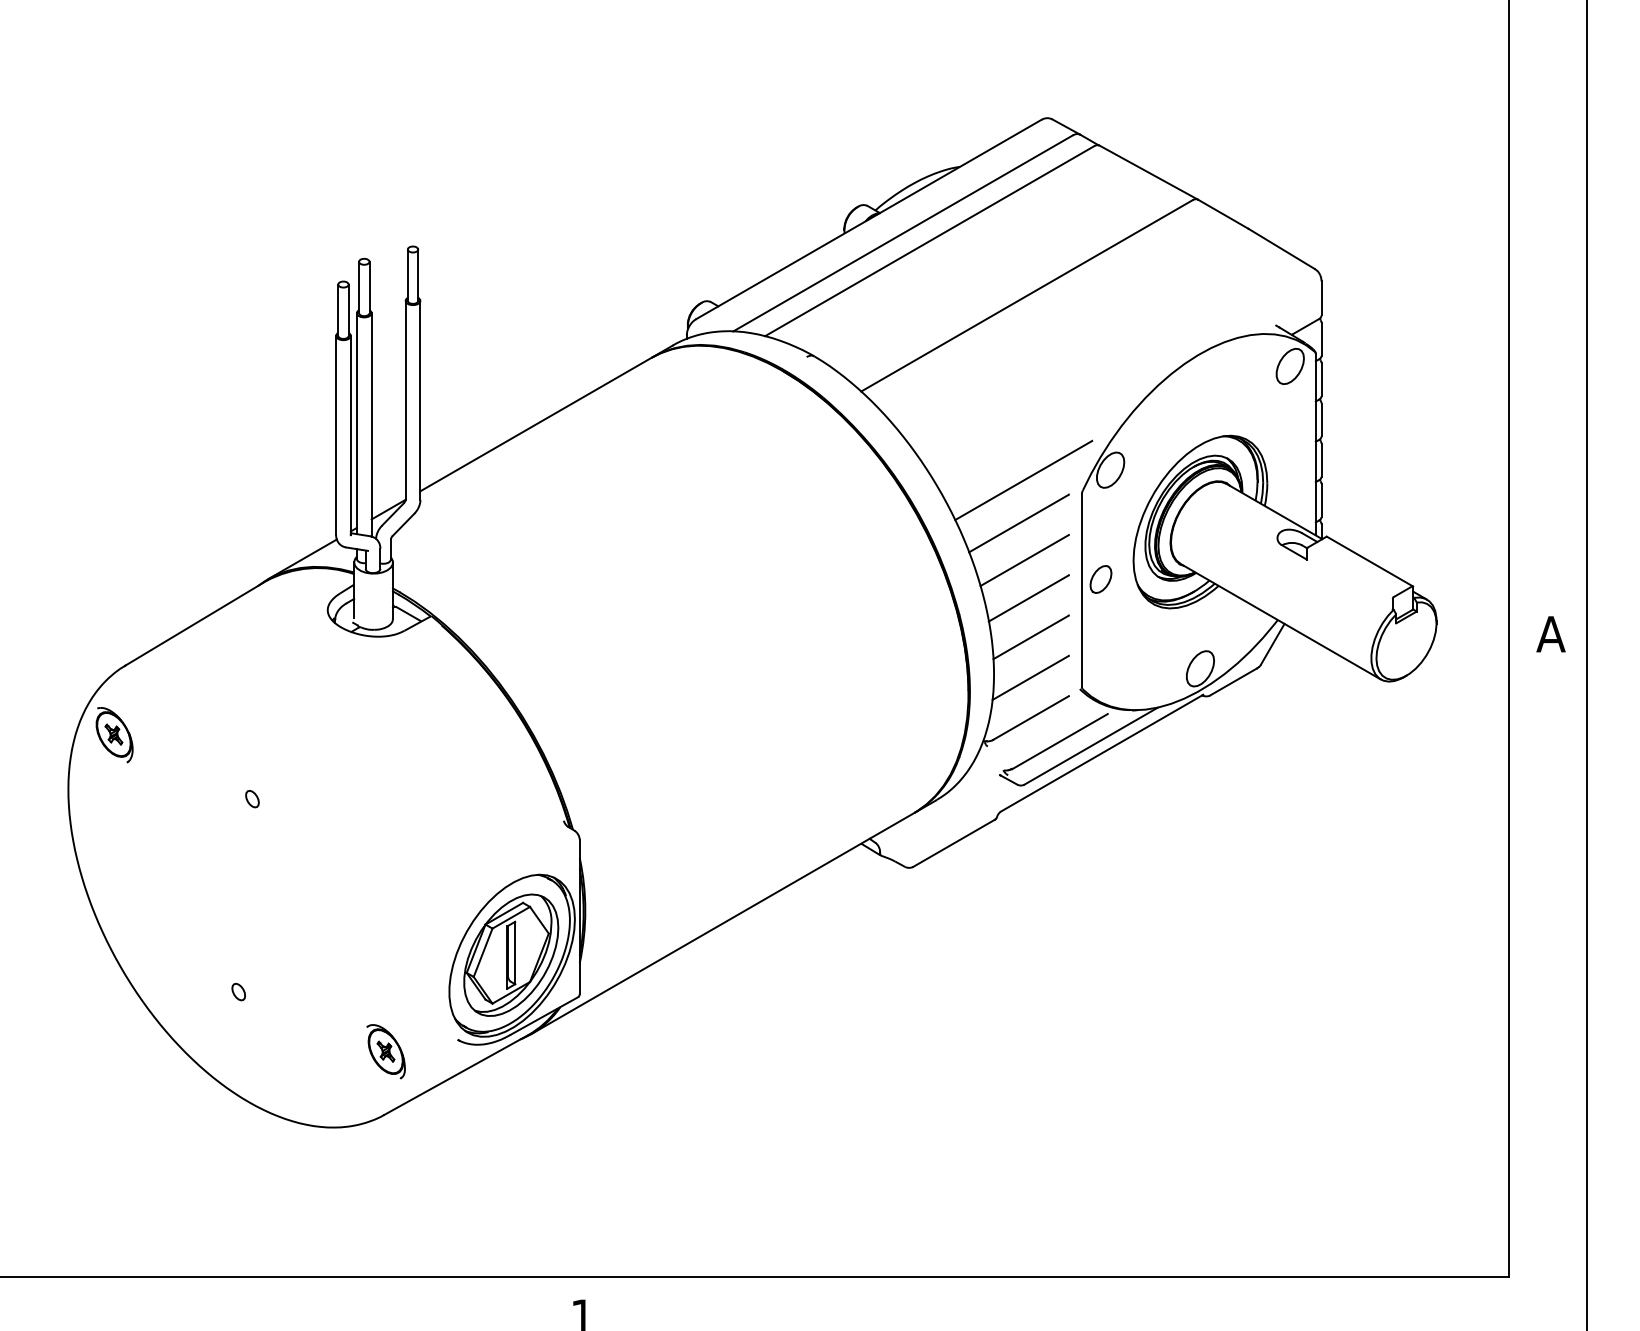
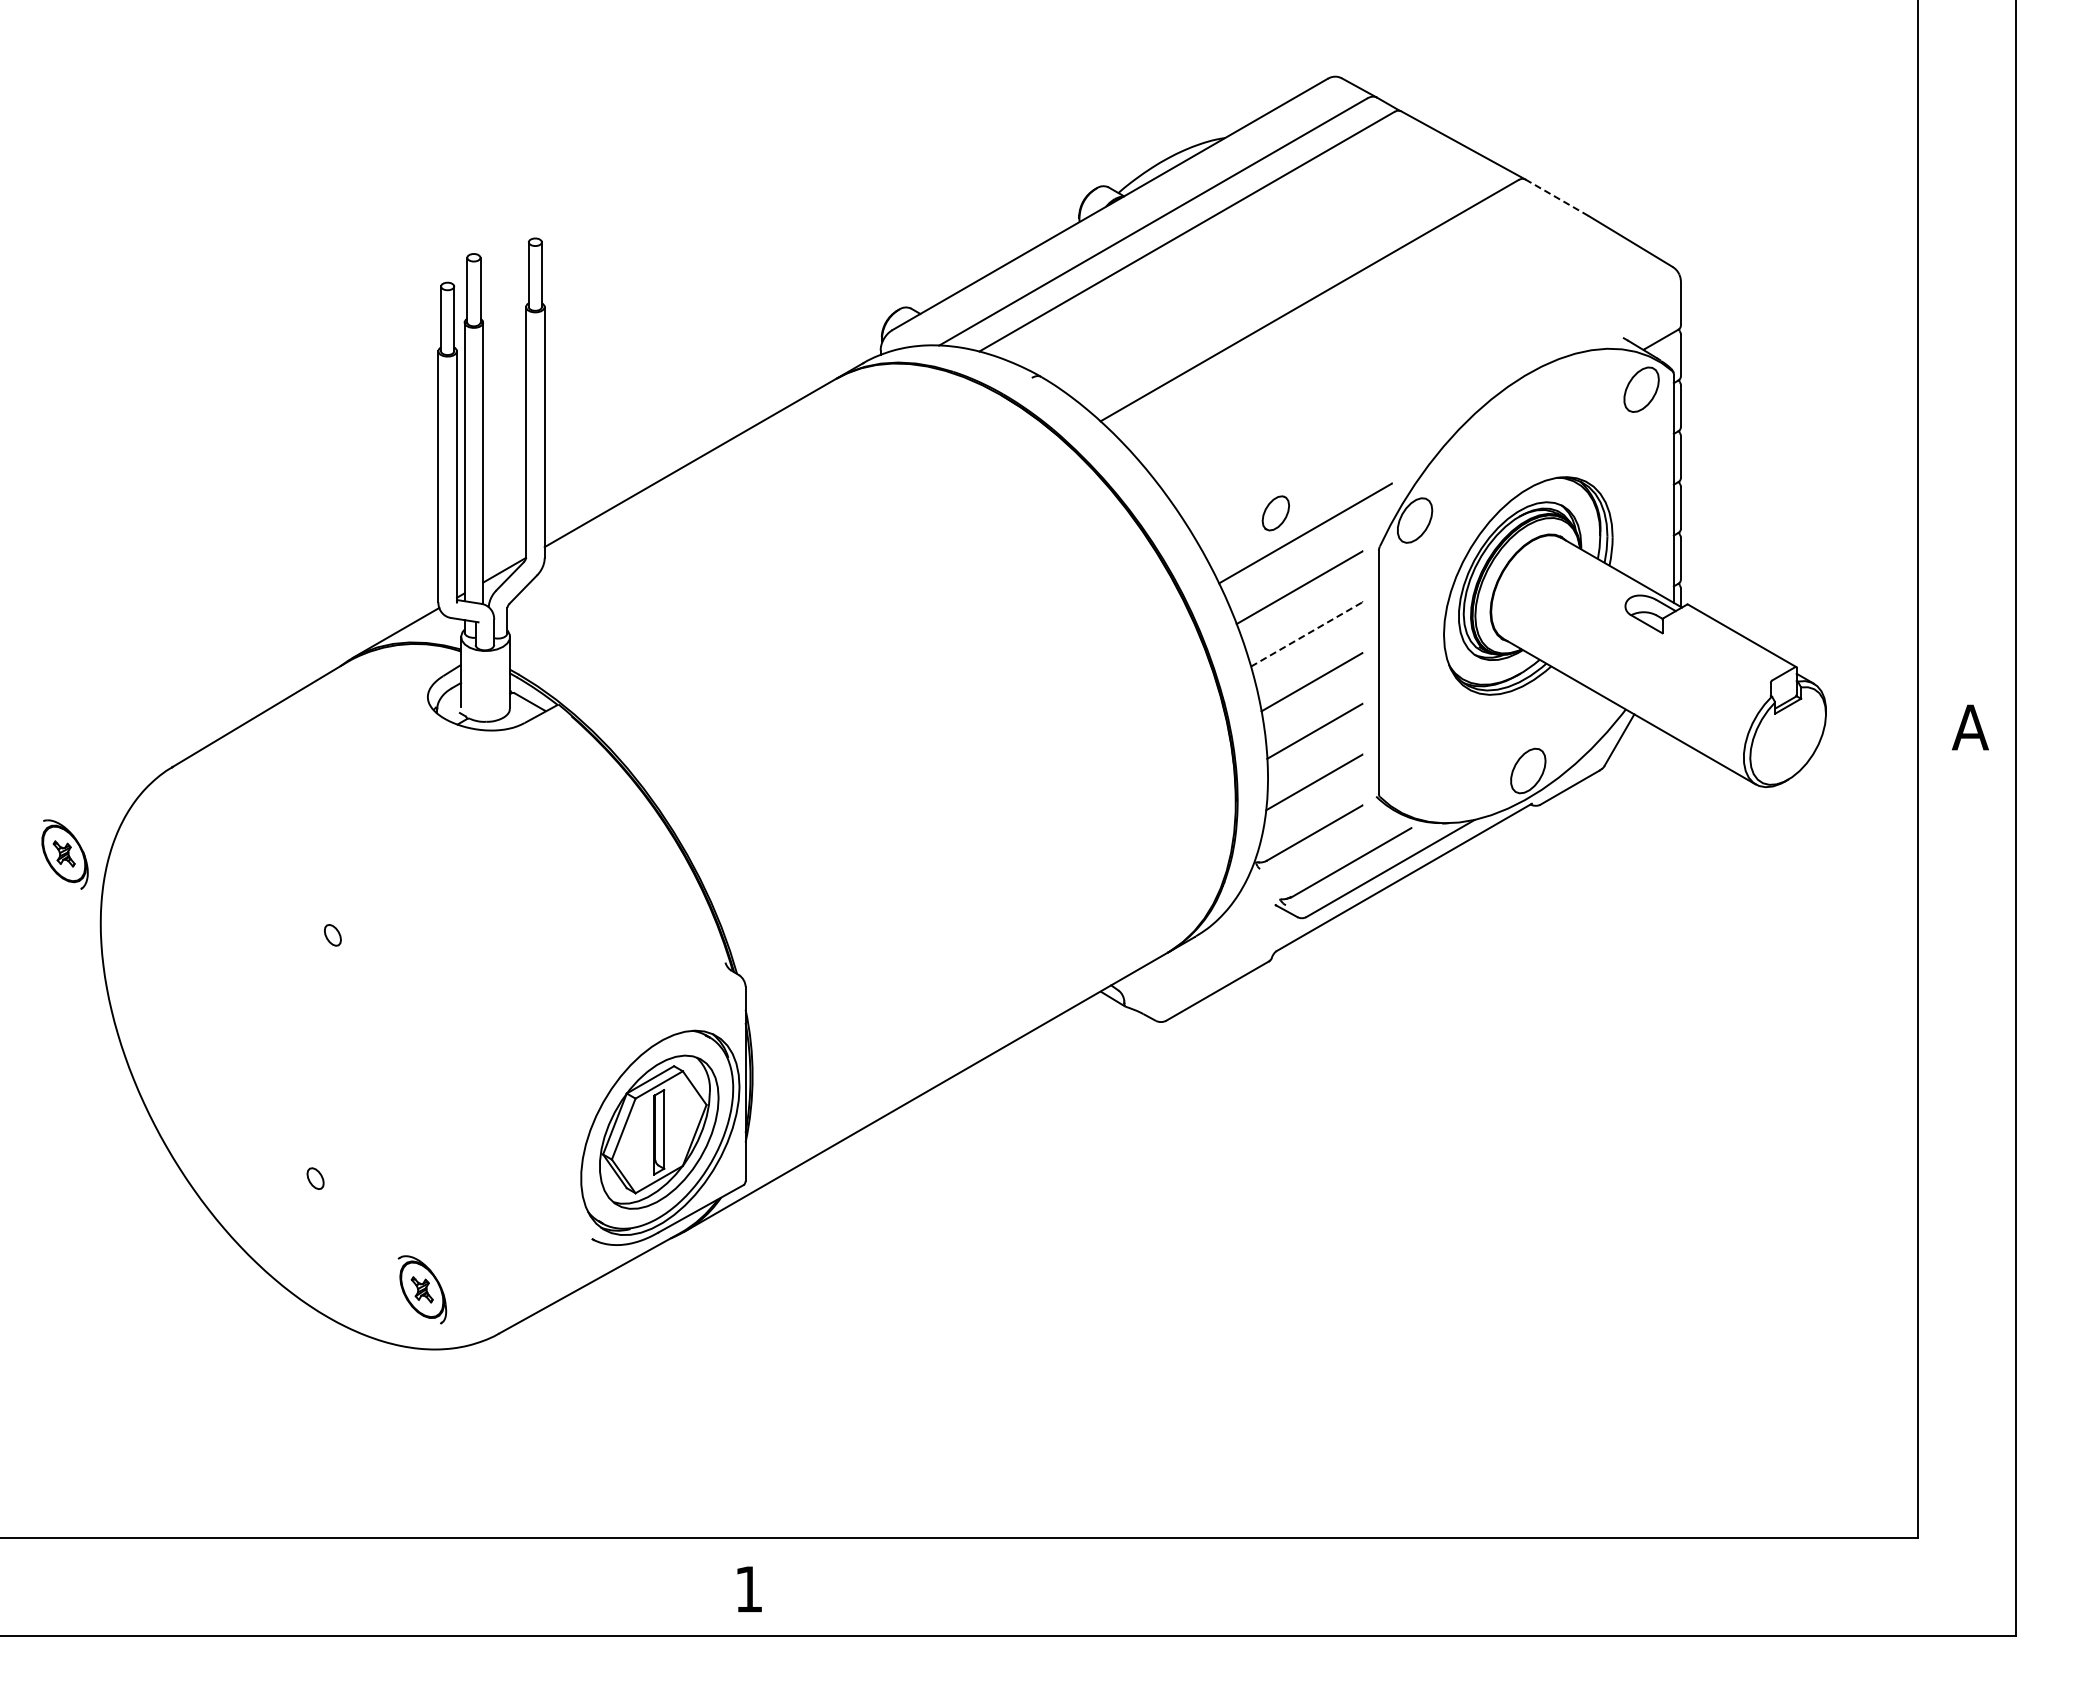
line: (1223, 214) -> (1557, 197), solid -> dashed
line: (1025, 560) -> (1307, 634), solid -> dashed
part: (1100, 579) -> (1275, 513), moved
part: (114, 735) -> (64, 854), moved
part: (386, 1051) -> (422, 1289), moved

